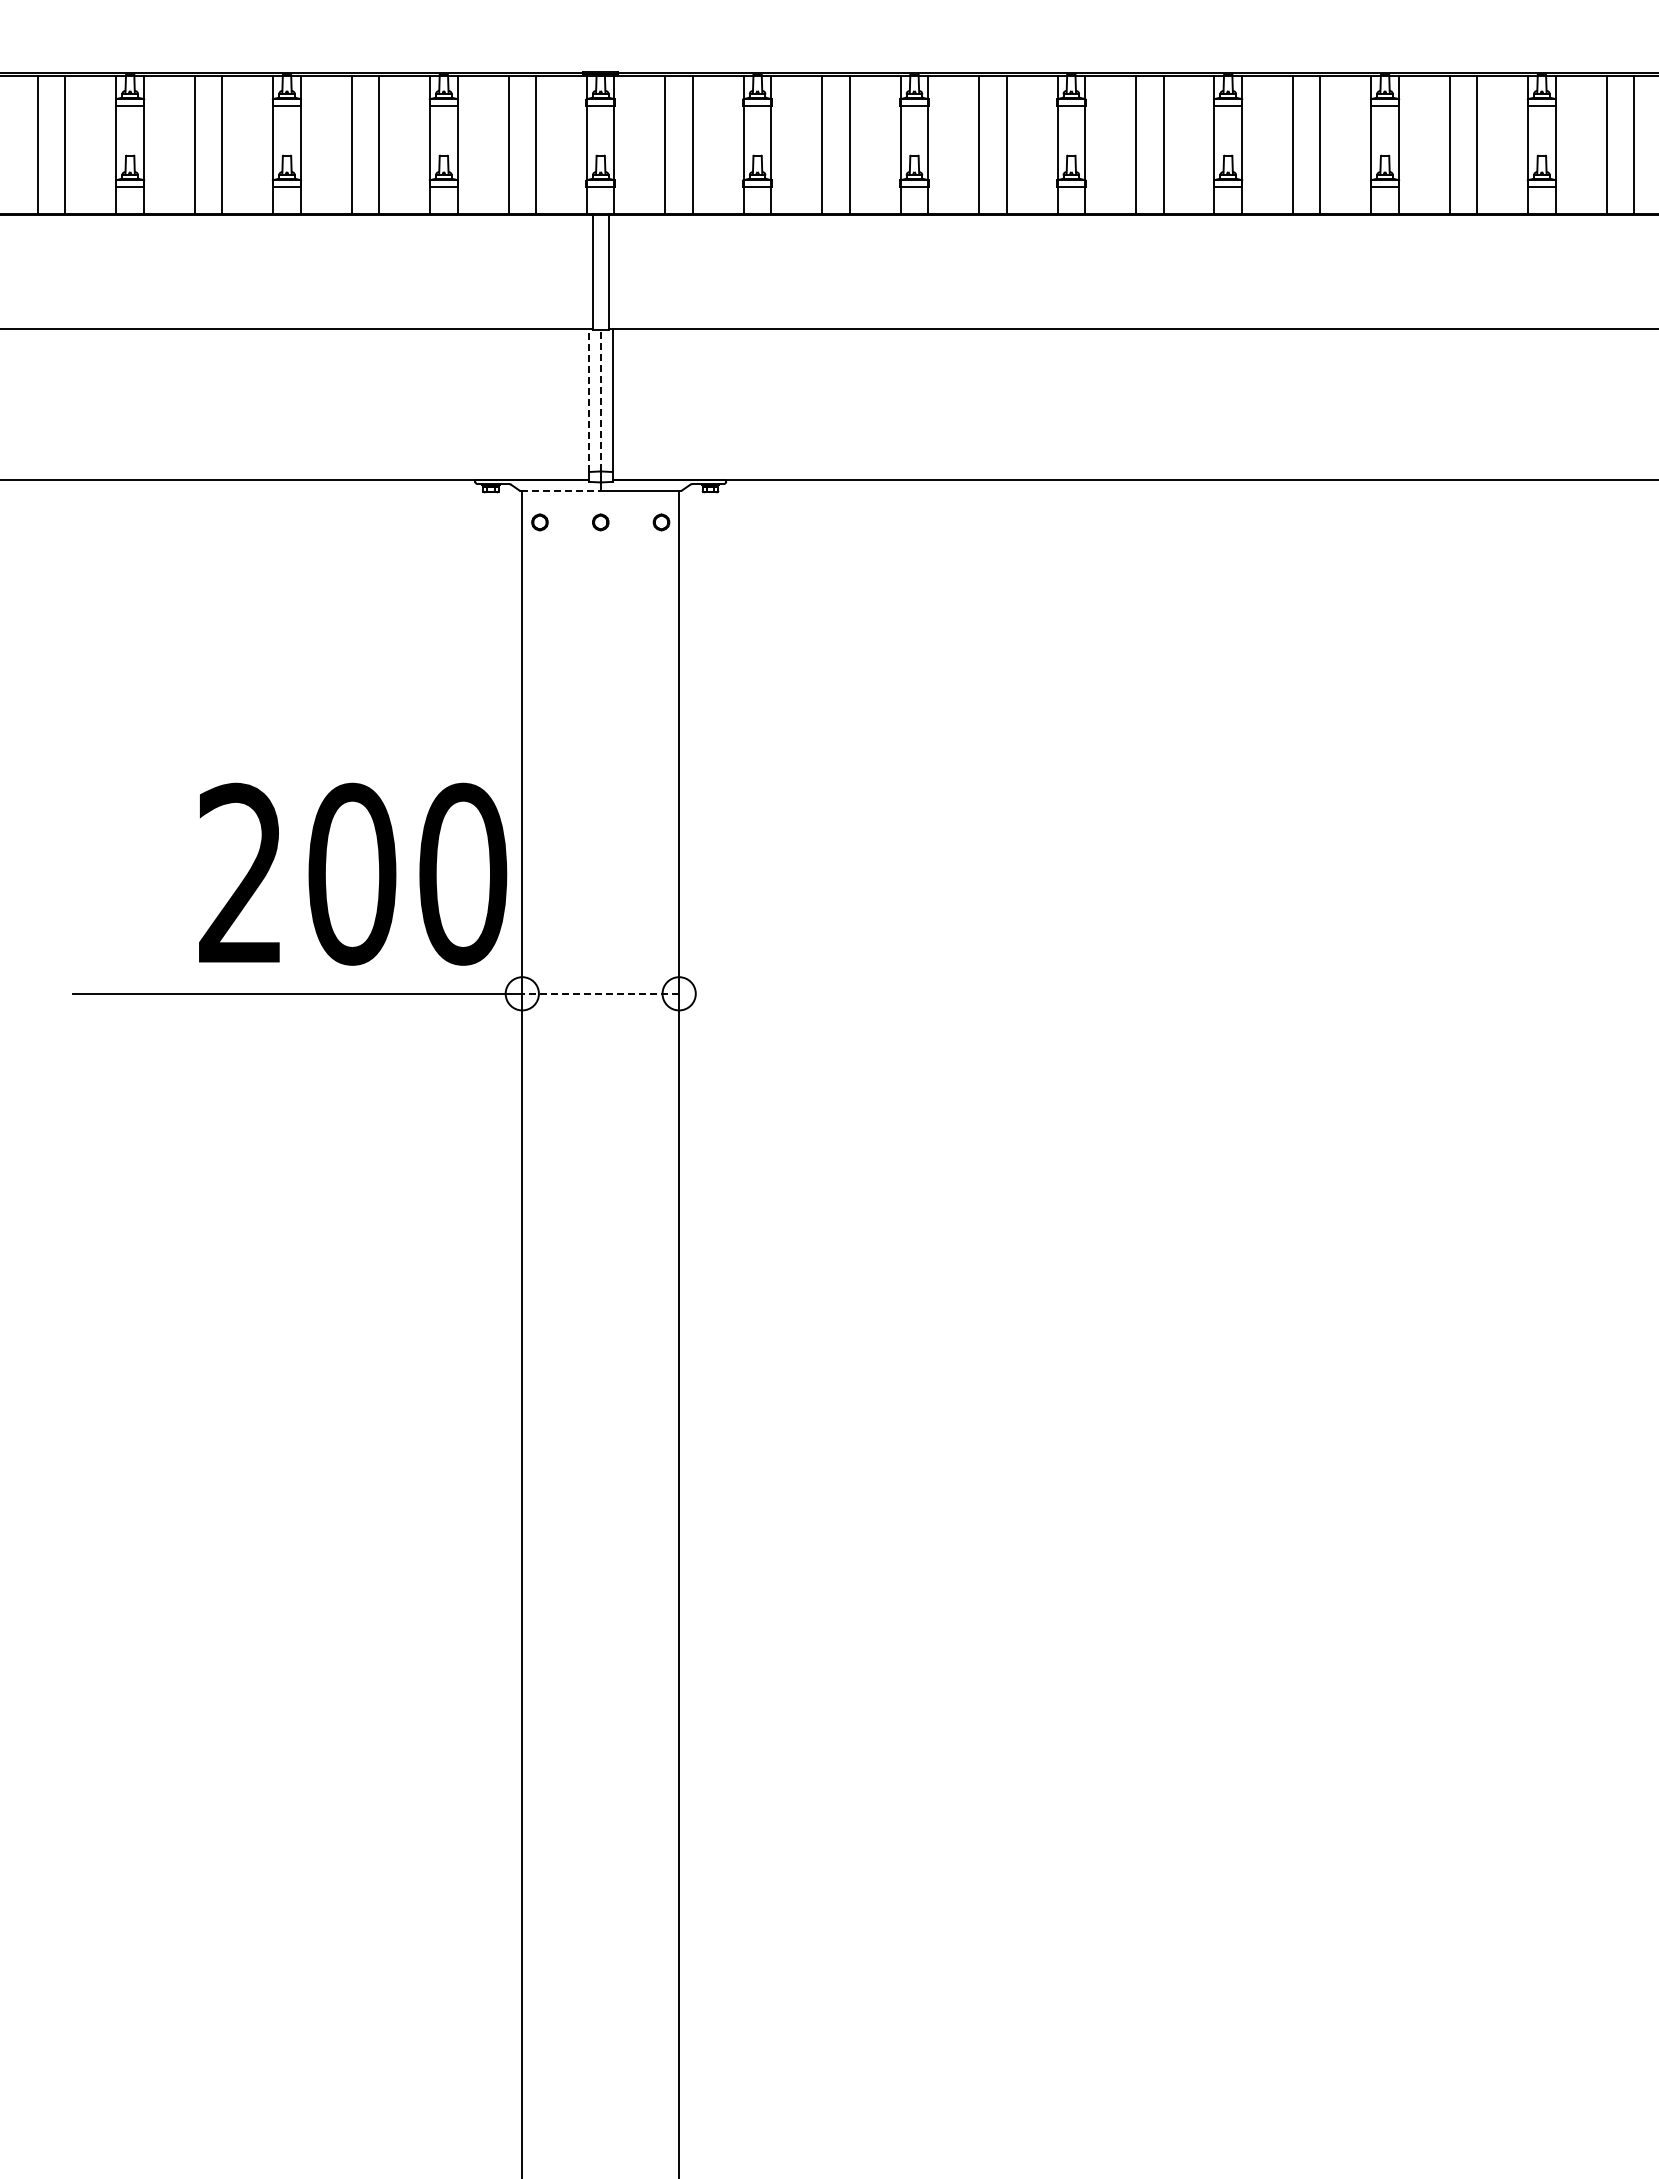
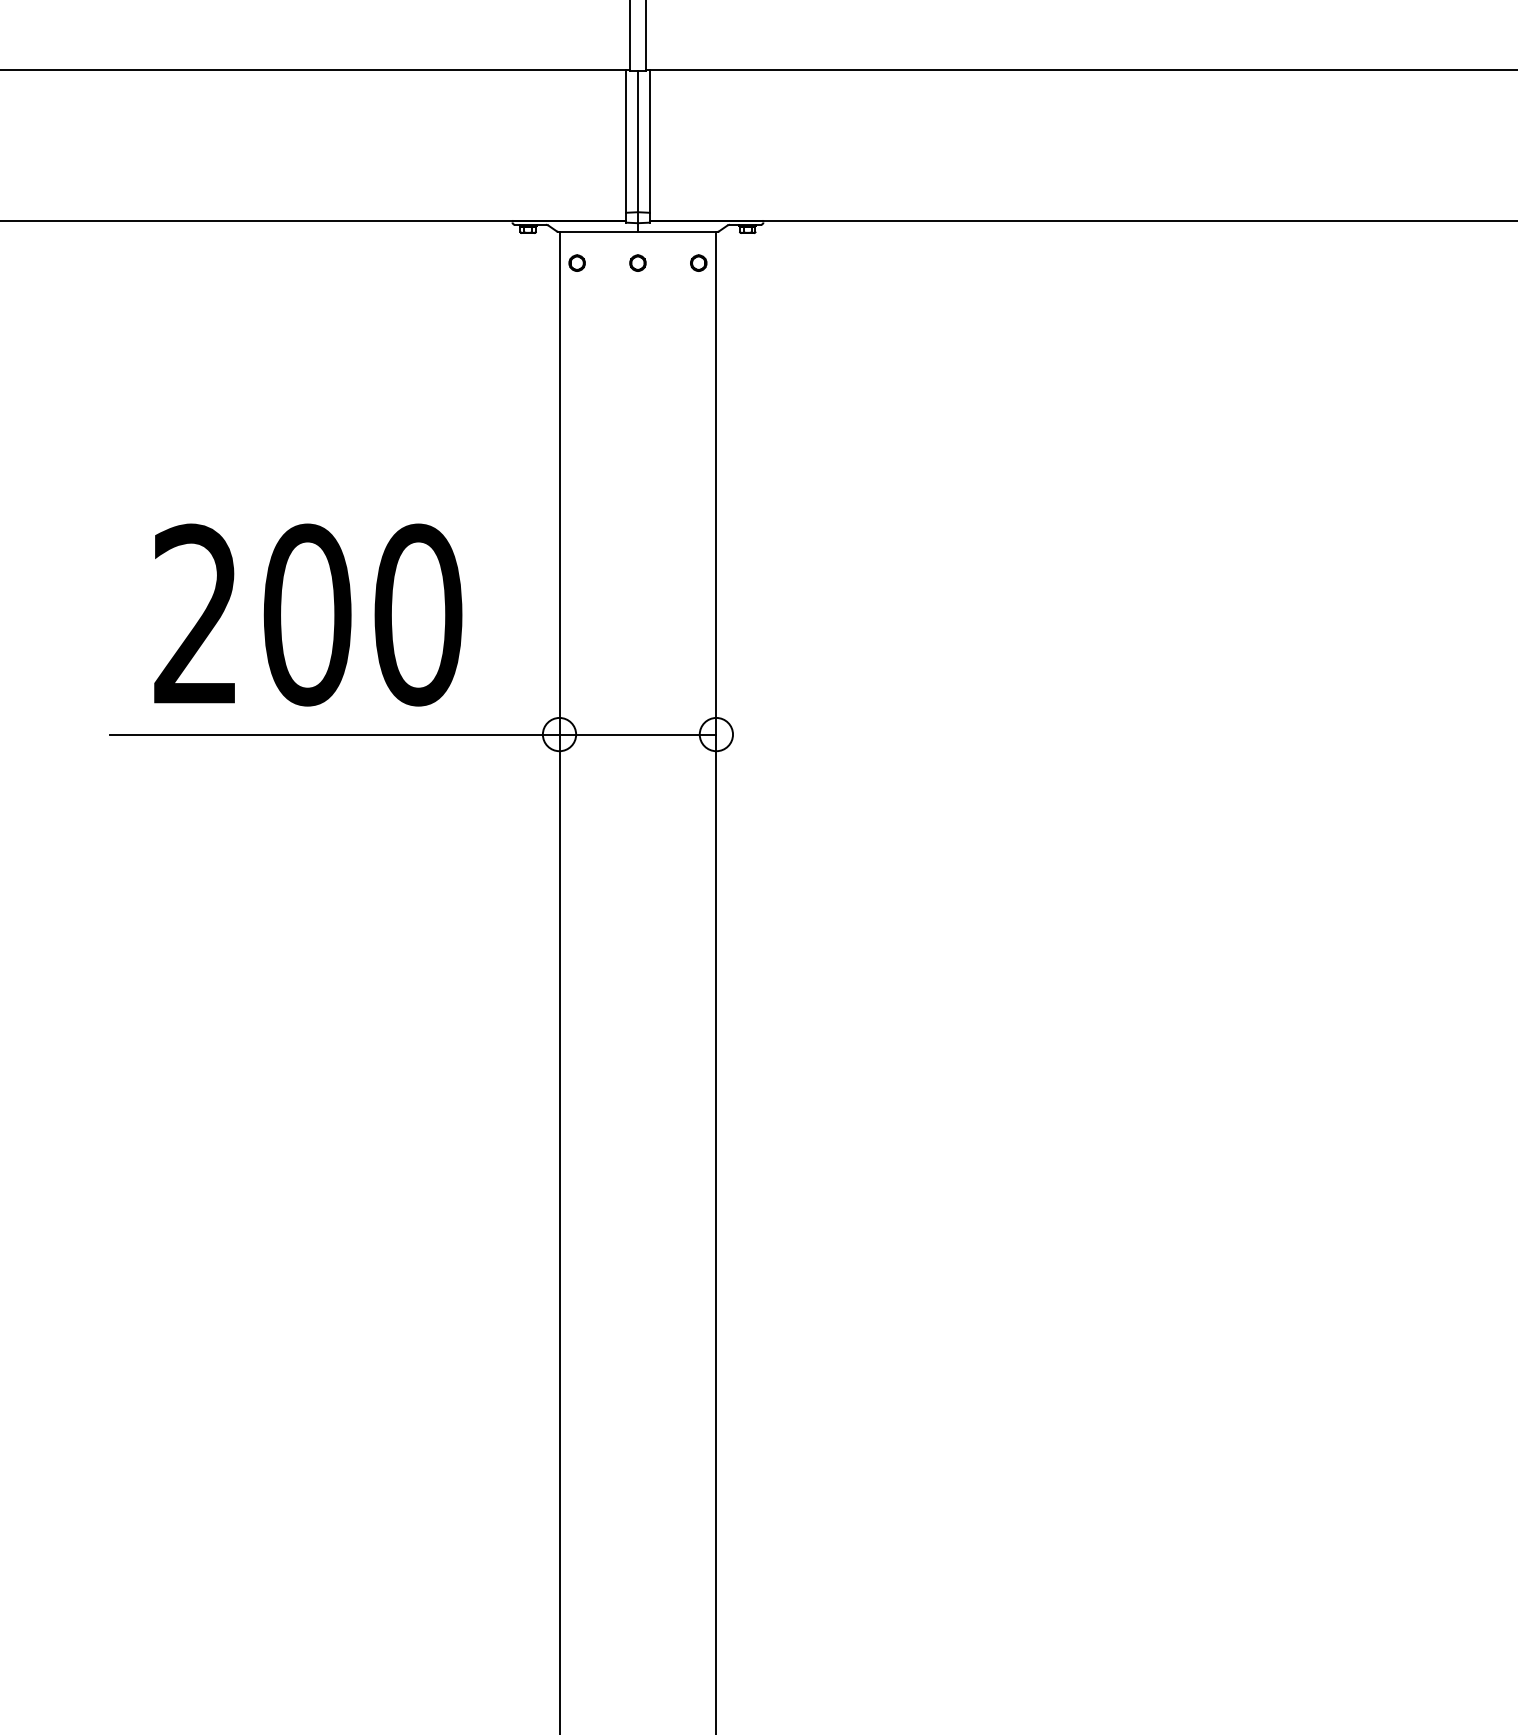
line: (588, 400) -> (625, 141), dashed -> solid
line: (600, 400) -> (637, 141), dashed -> solid
line: (561, 491) -> (598, 232), dashed -> solid
text: (353, 873) -> (308, 614), moved
line: (600, 993) -> (637, 734), dashed -> solid

